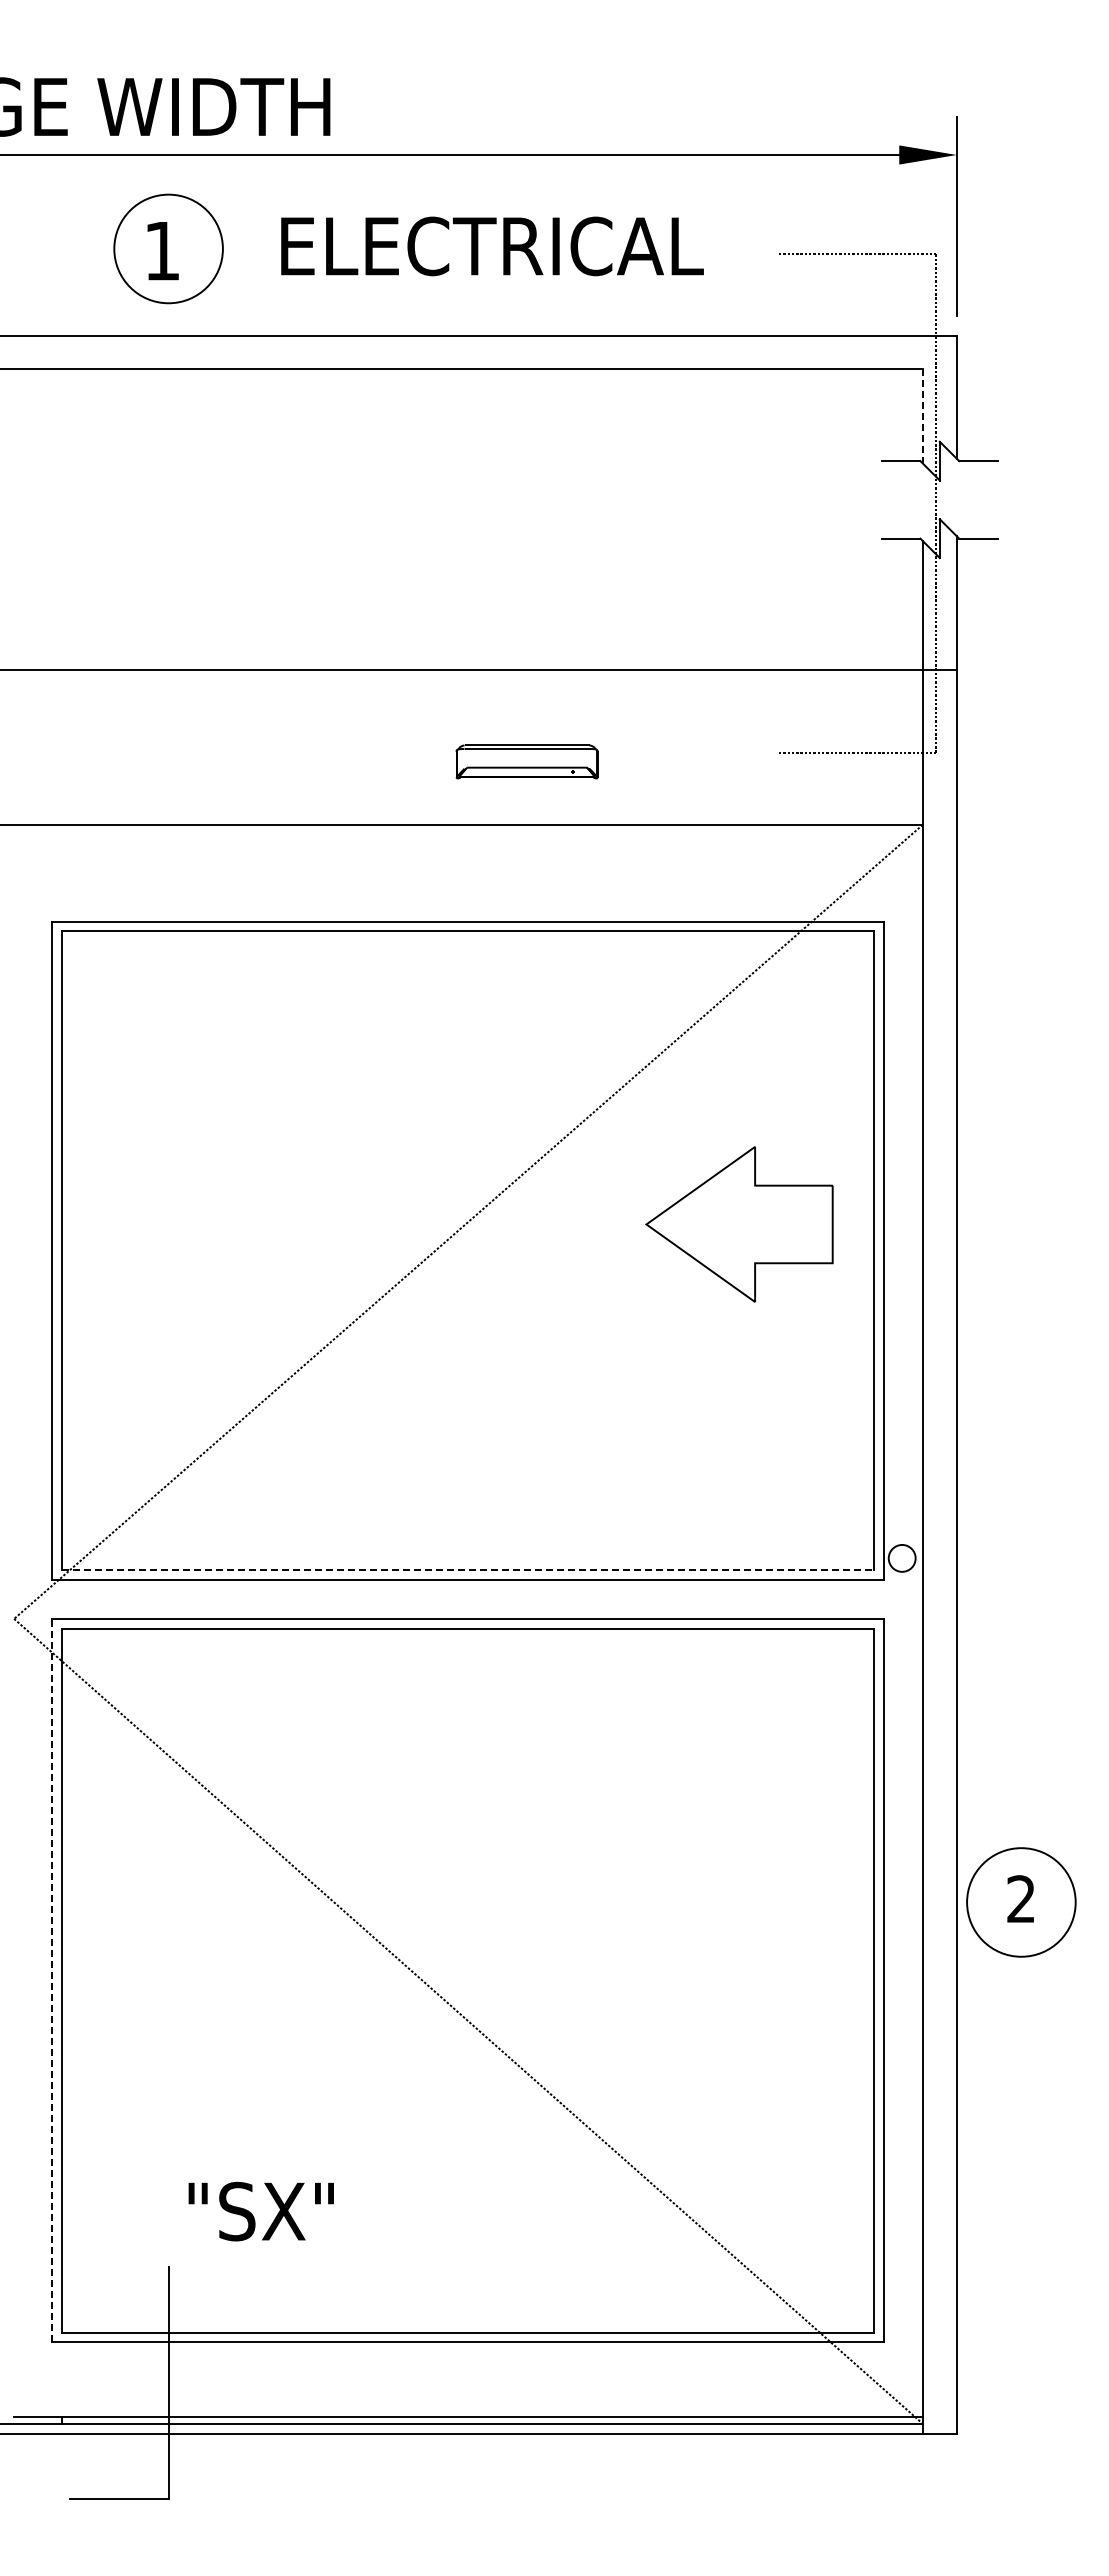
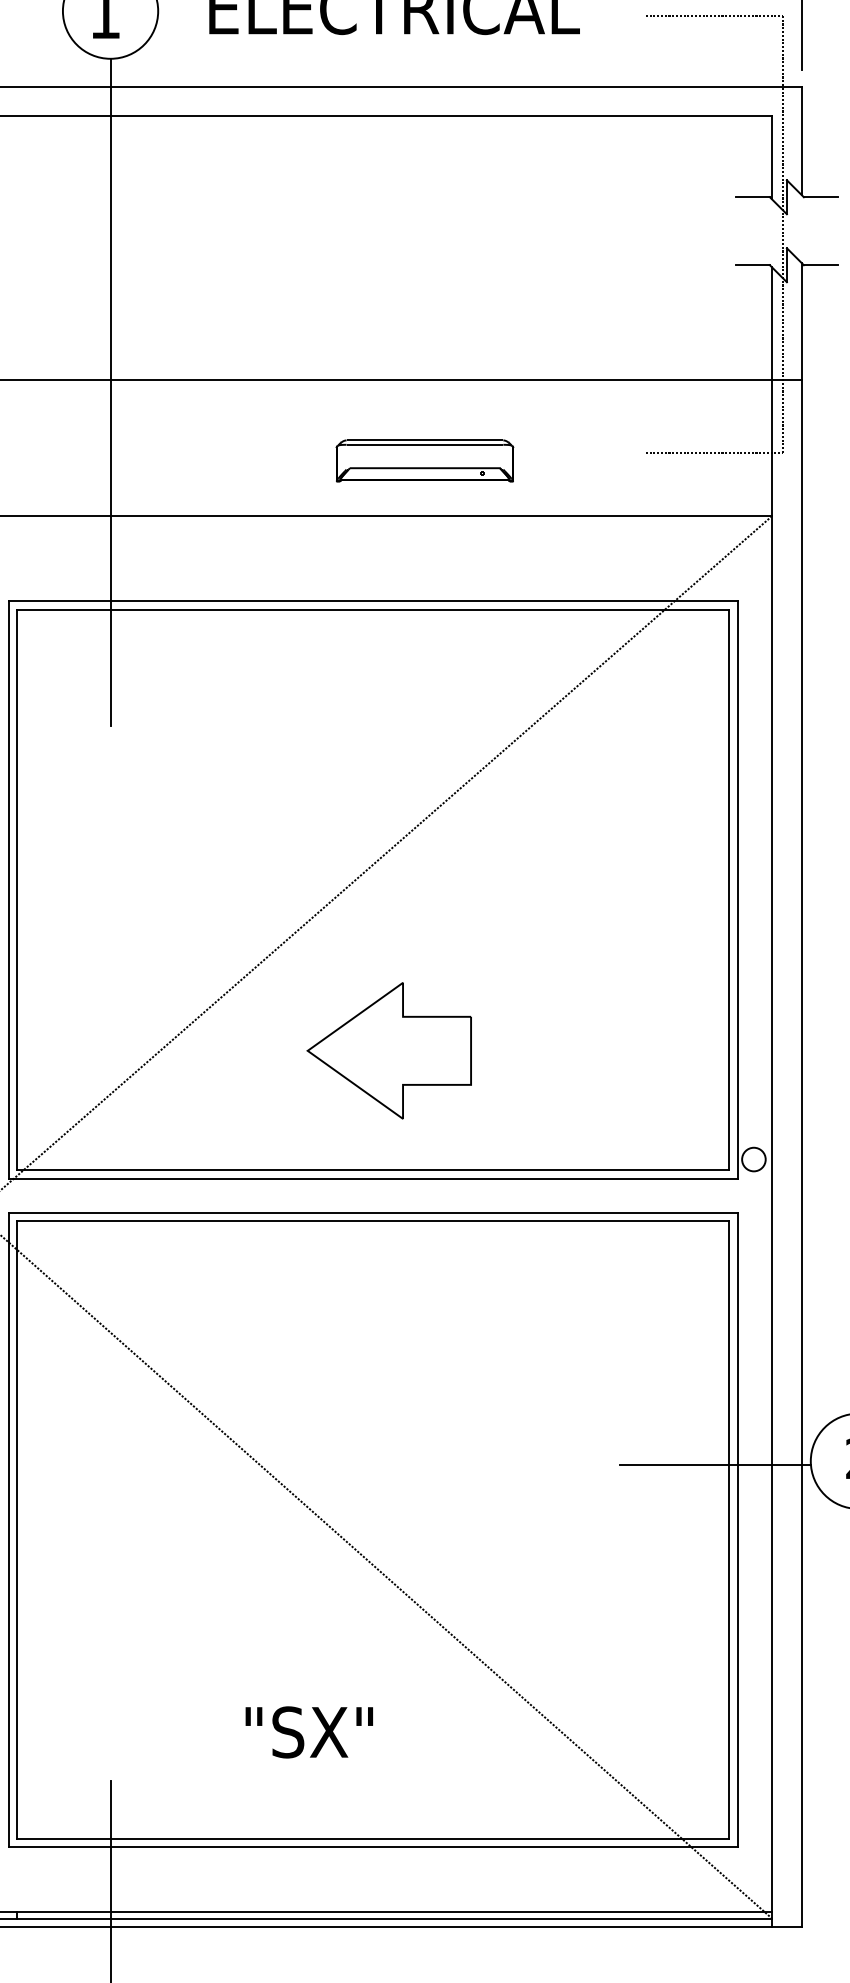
line: (922, 415) -> (771, 157), dashed -> solid
line: (168, 683) -> (110, 392), added
part: (526, 761) -> (424, 460), size x1.43
part: (739, 1224) -> (389, 1050), moved
line: (468, 1570) -> (373, 1170), dashed -> solid
line: (858, 1906) -> (715, 1464), added
line: (52, 1980) -> (8, 1529), dashed -> solid
text: (260, 2211) -> (308, 1732), moved

